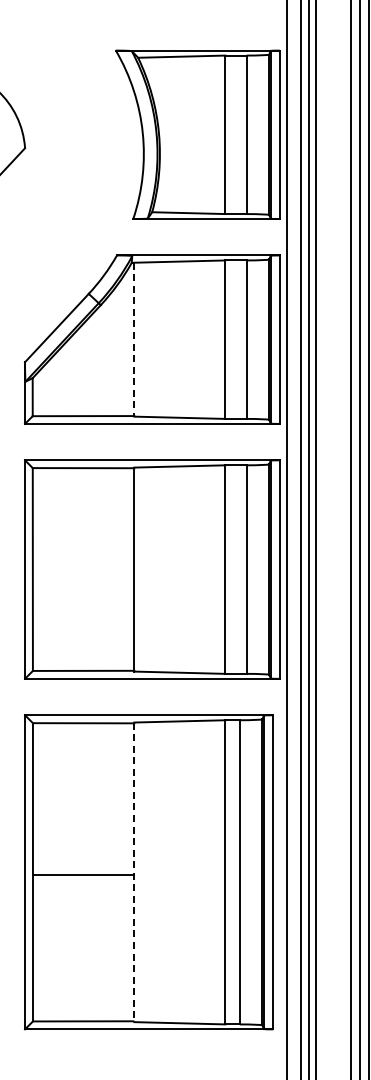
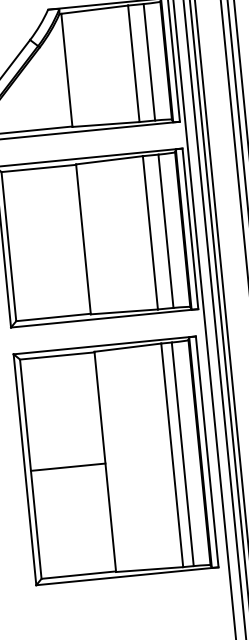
line: (134, 339) -> (67, 70), dashed -> solid
line: (134, 872) -> (105, 462), dashed -> solid

